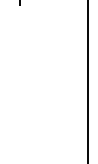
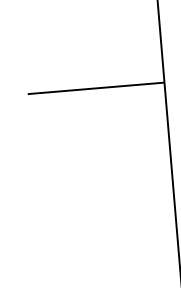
line: (53, 68) -> (95, 88), added

